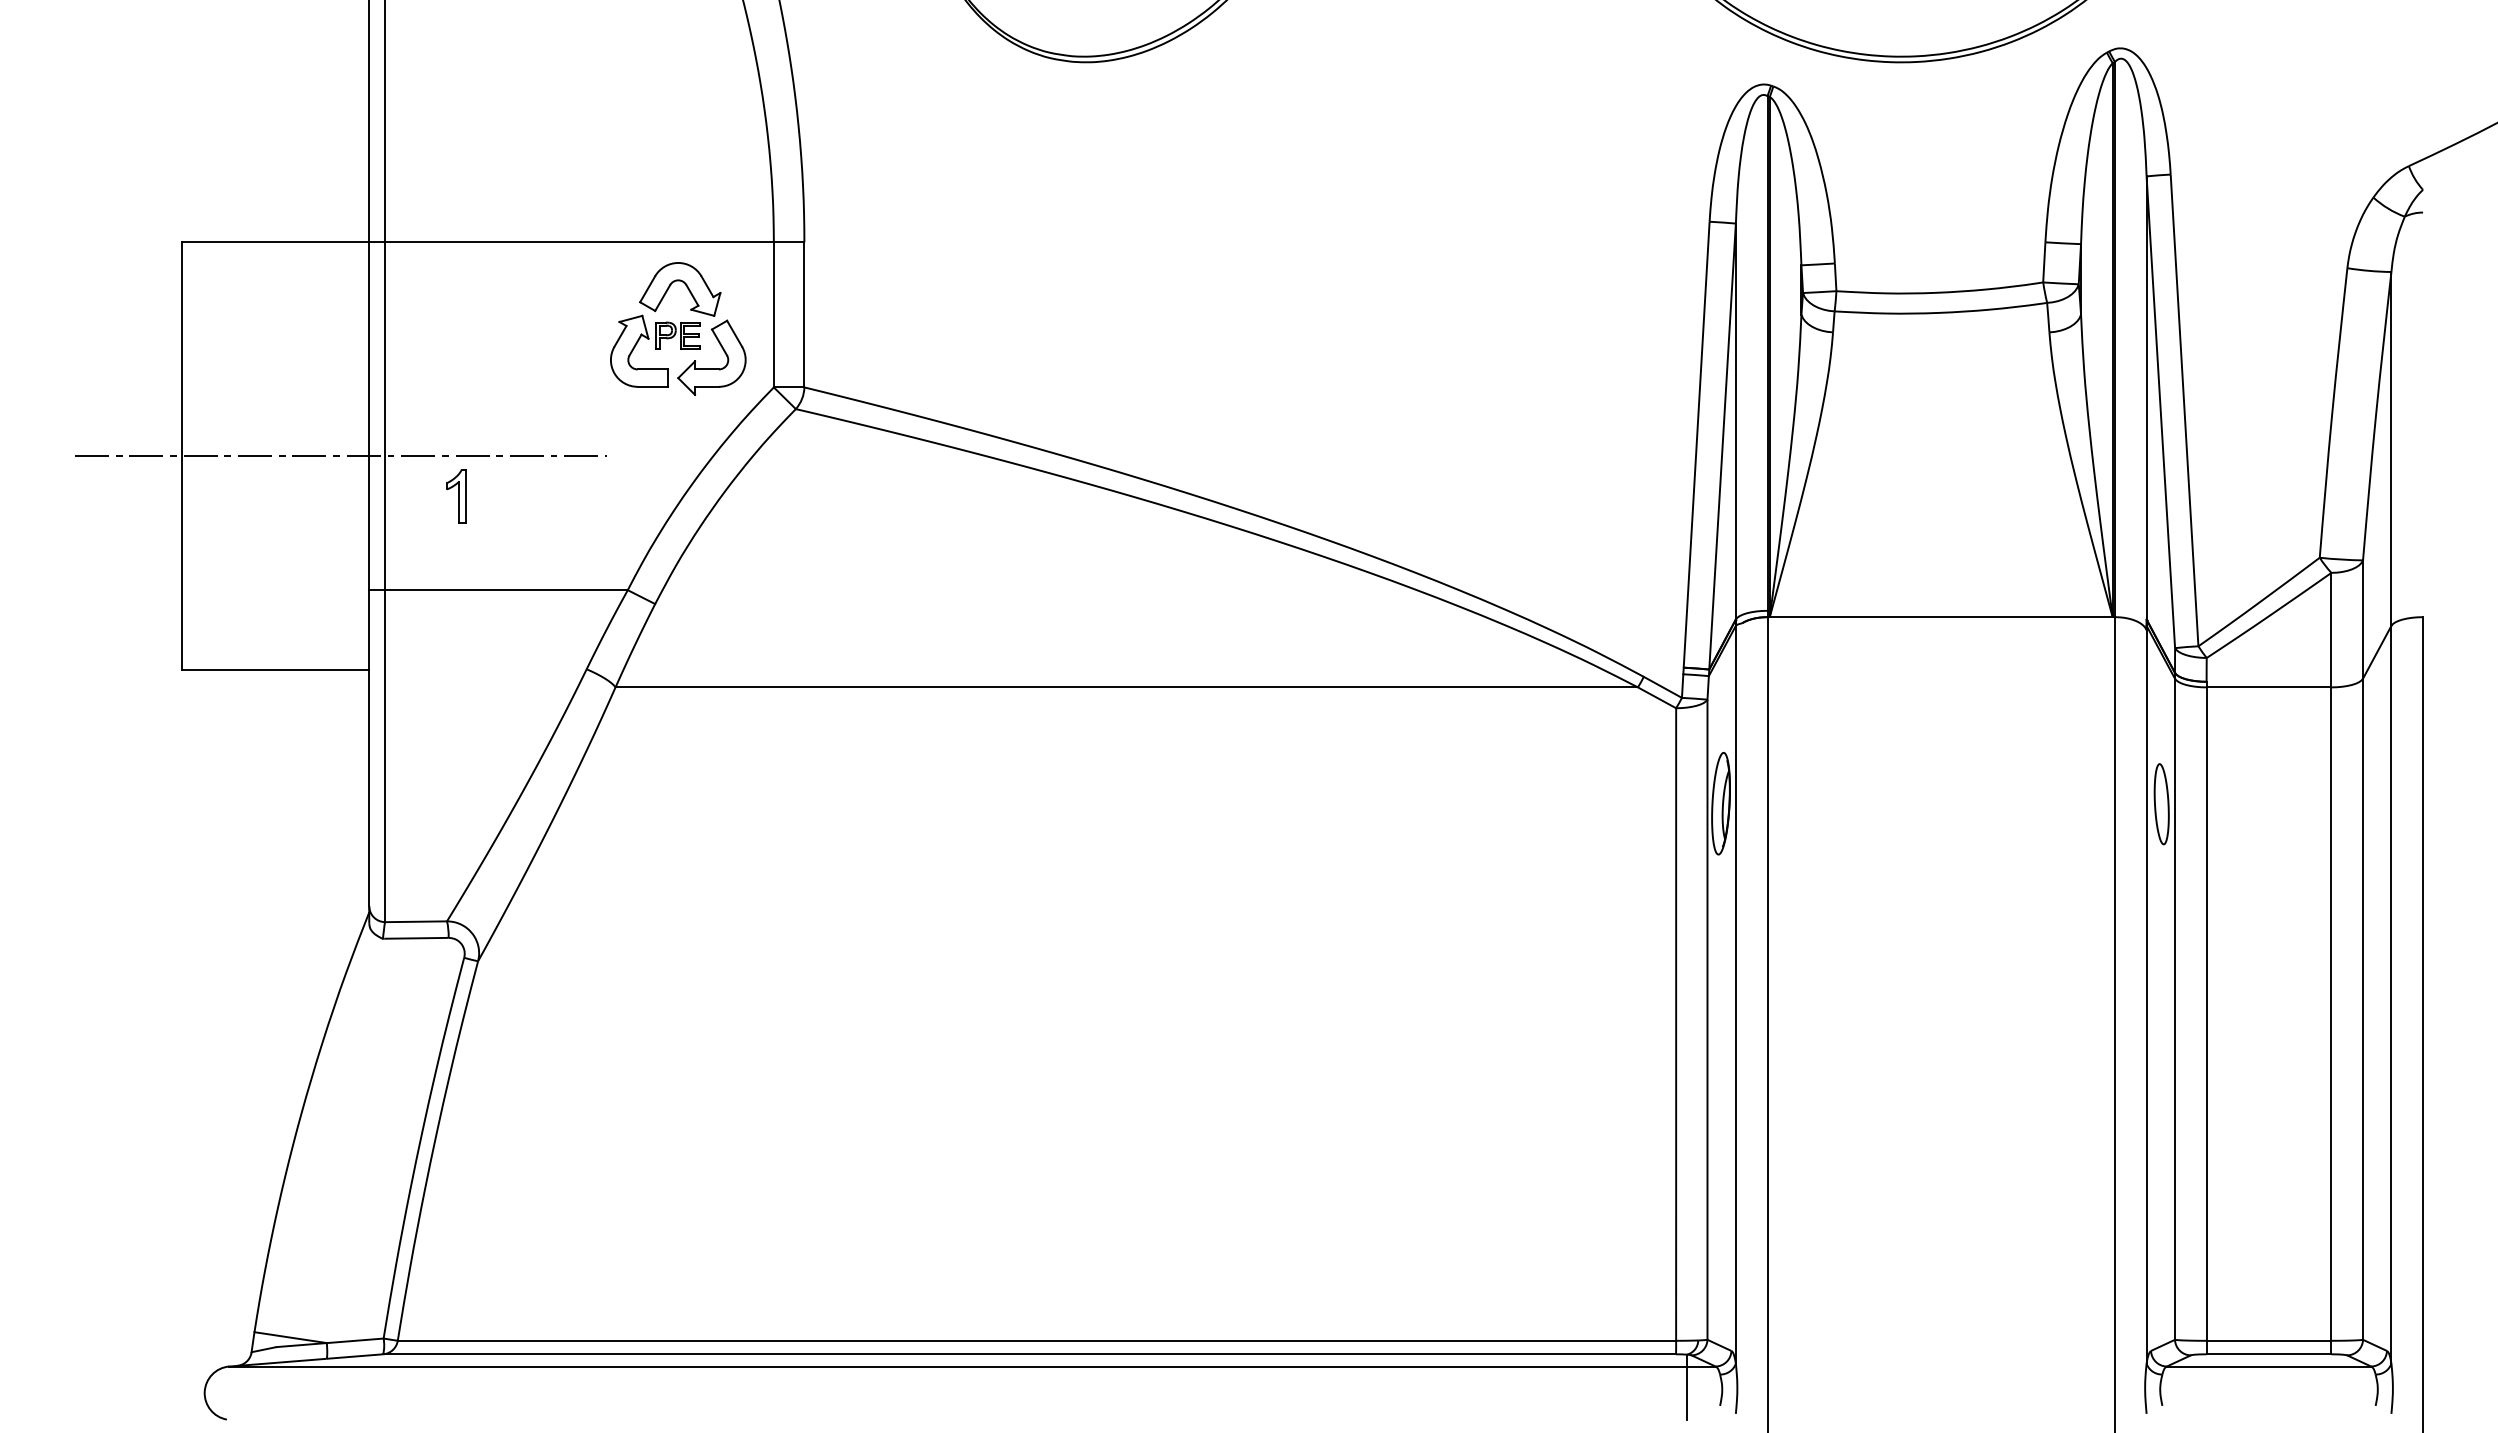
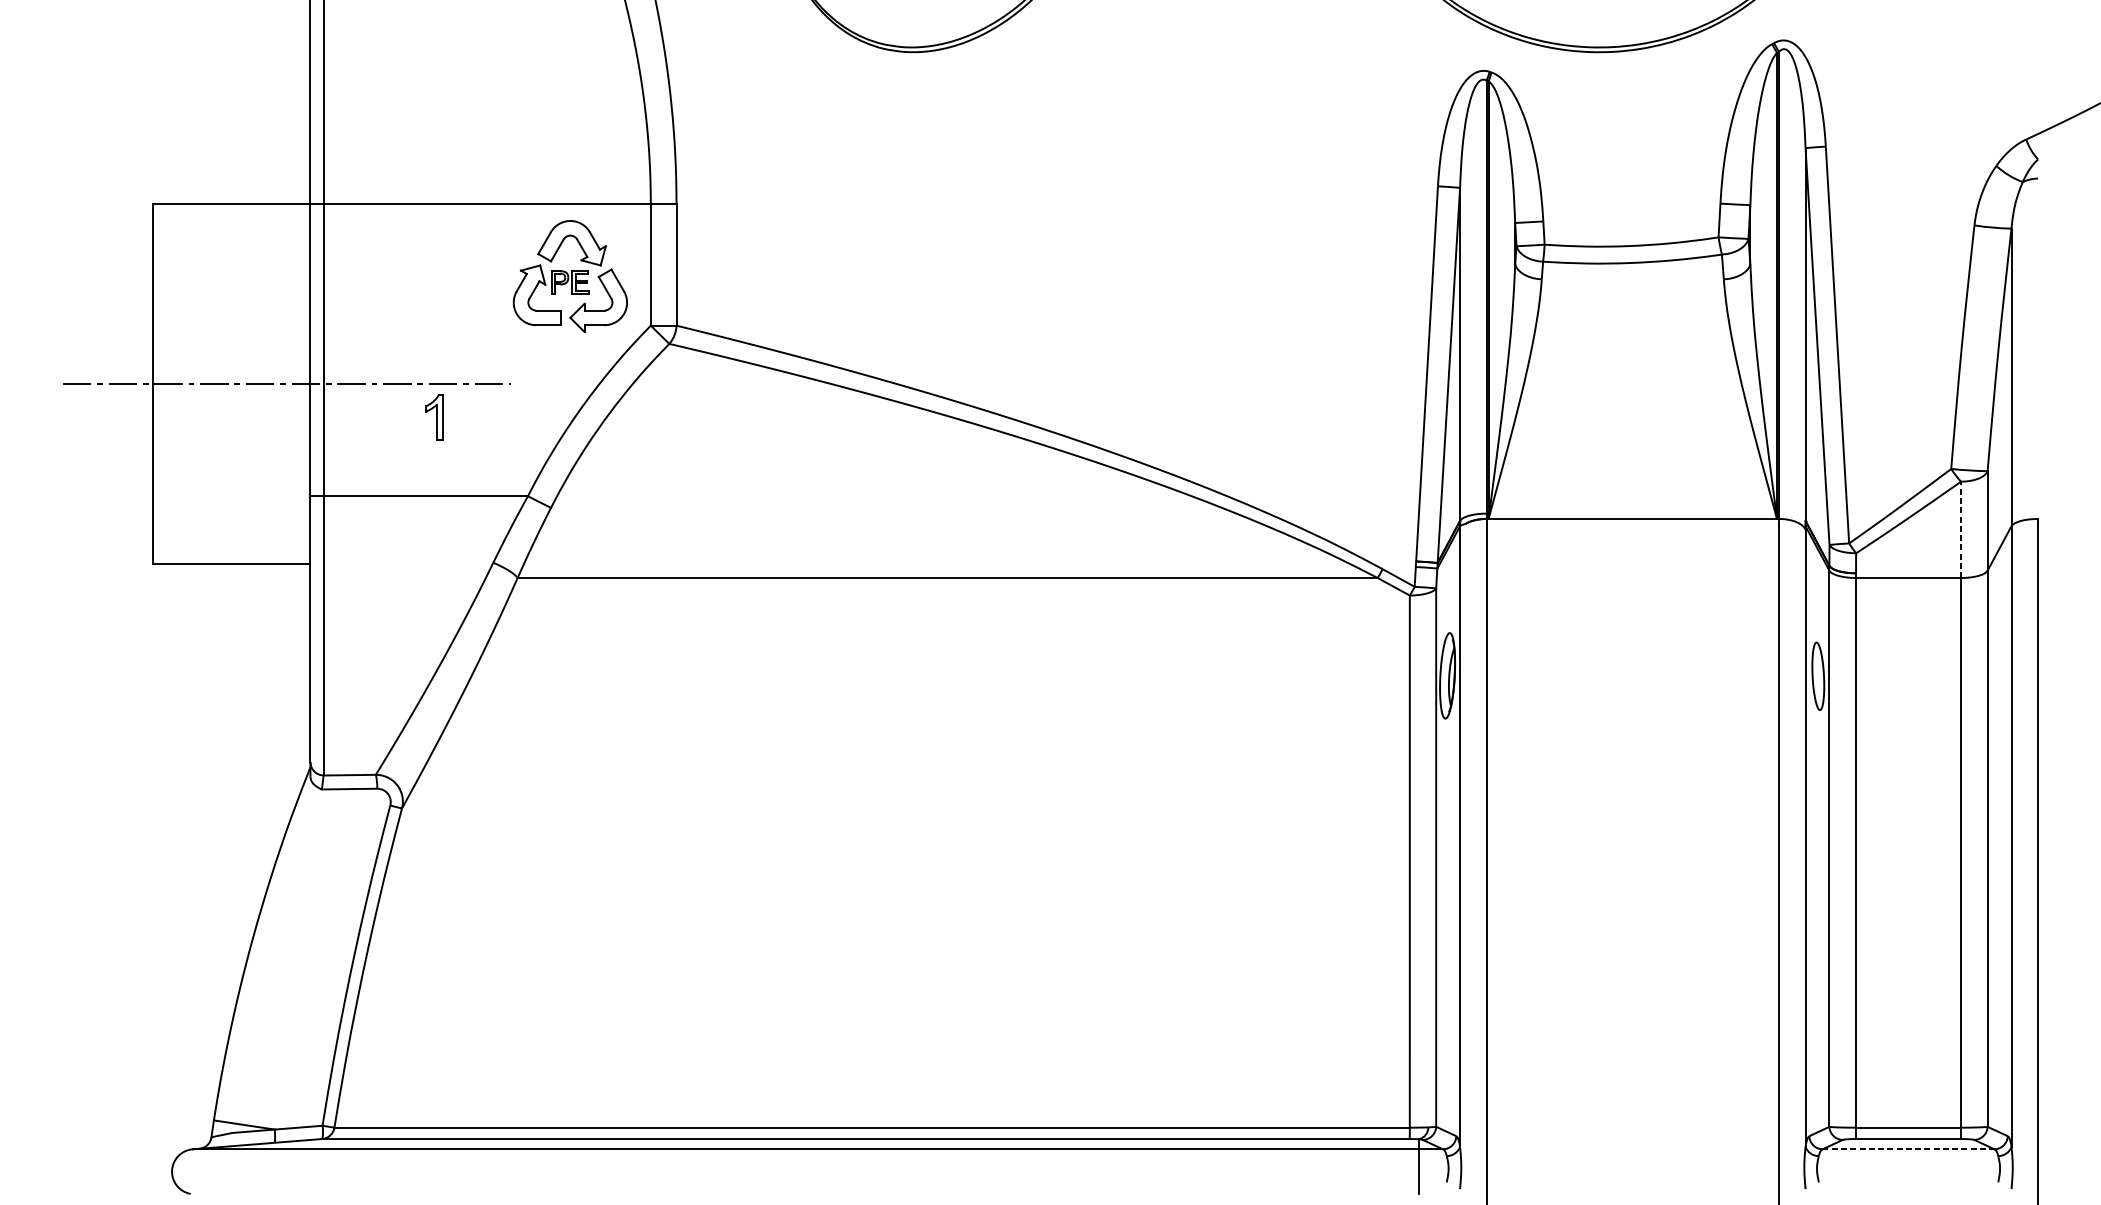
part: (456, 496) -> (434, 417), moved
line: (2331, 629) -> (1961, 529), solid -> dashed
line: (2269, 1366) -> (1908, 1149), solid -> dashed

